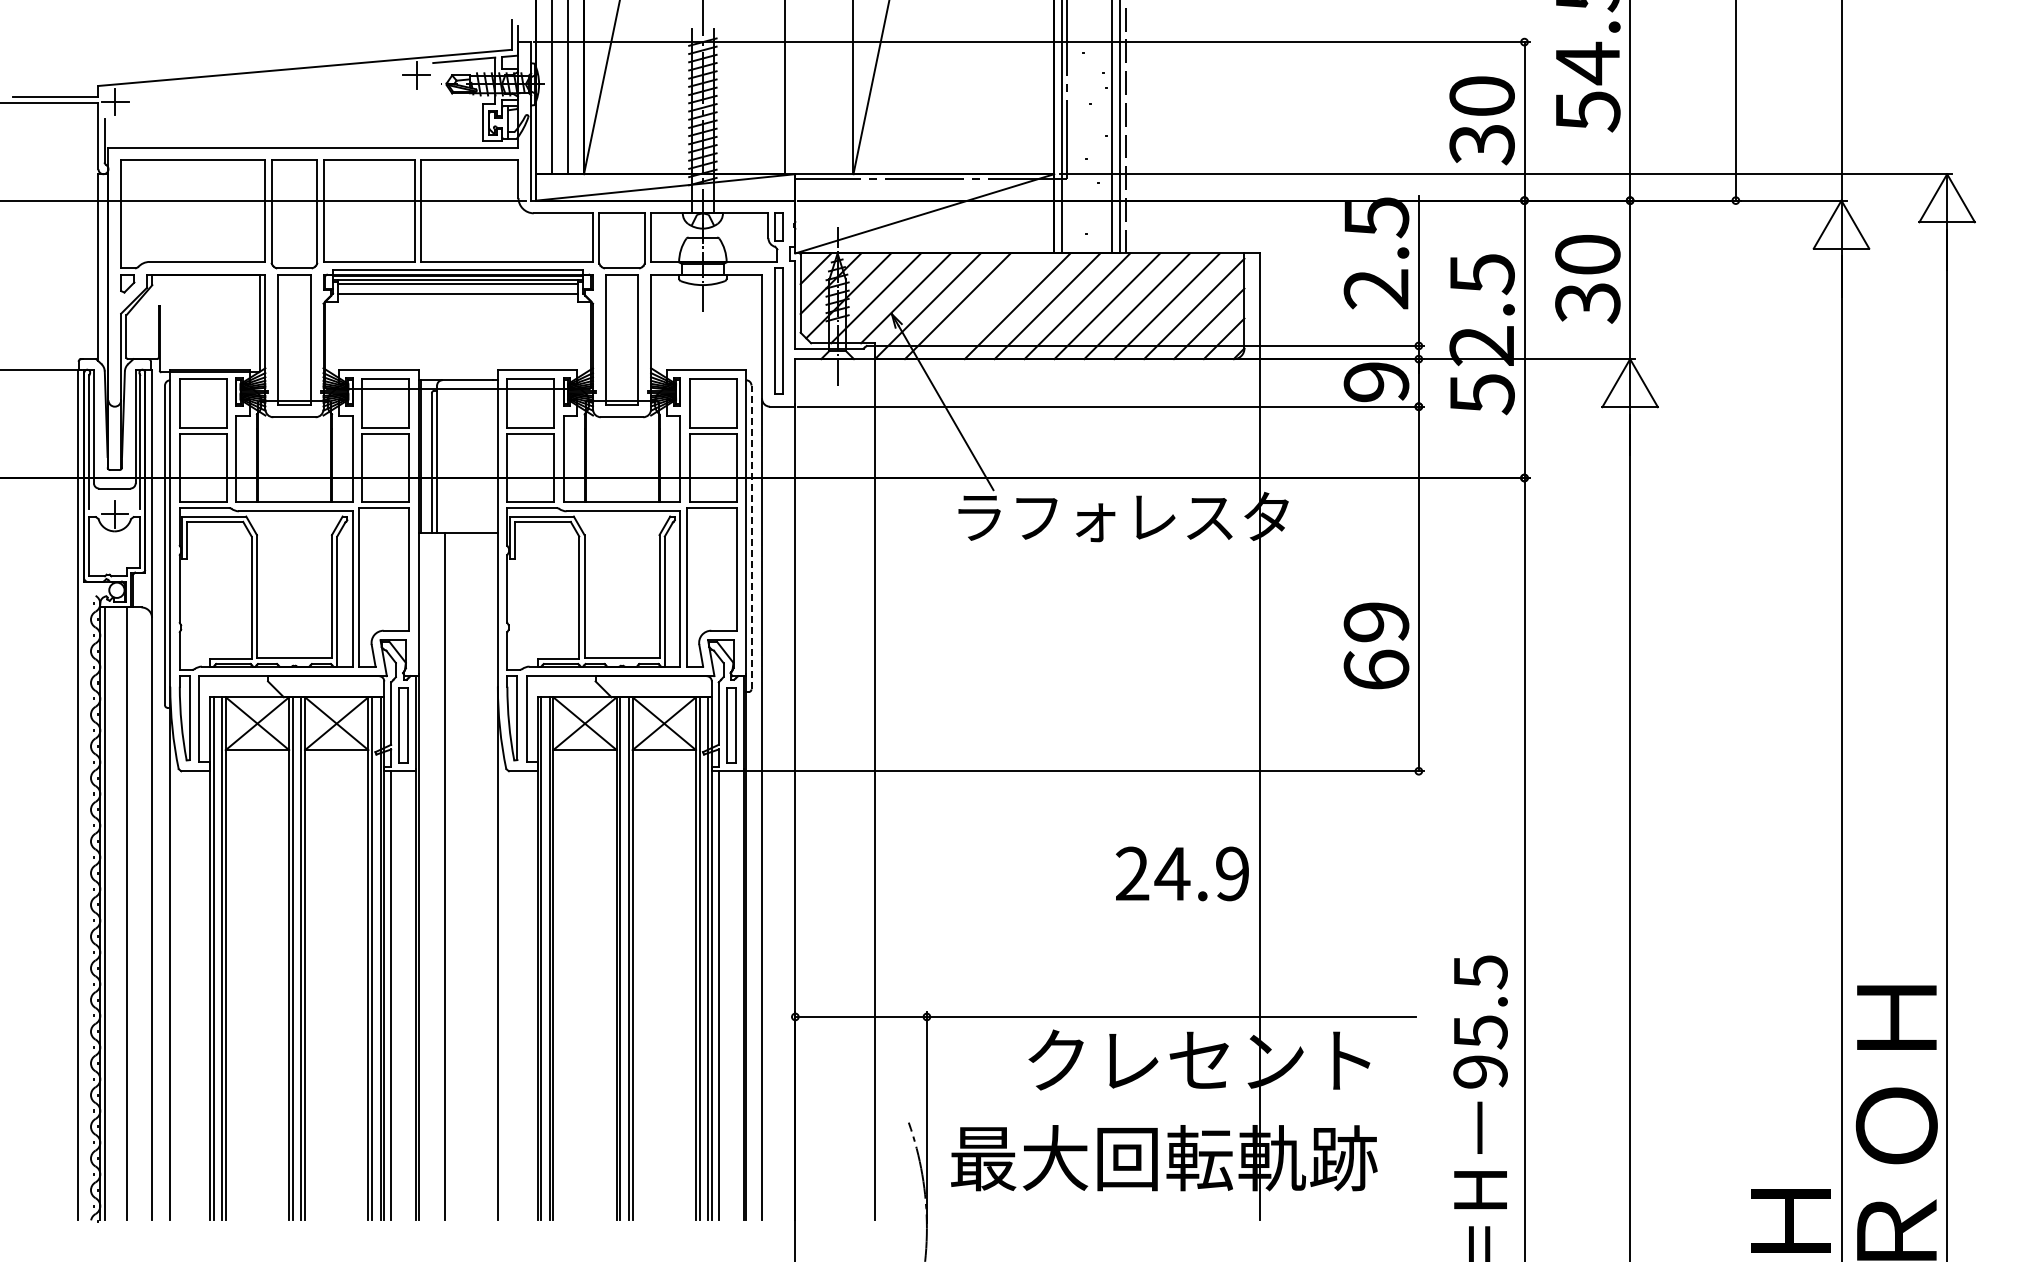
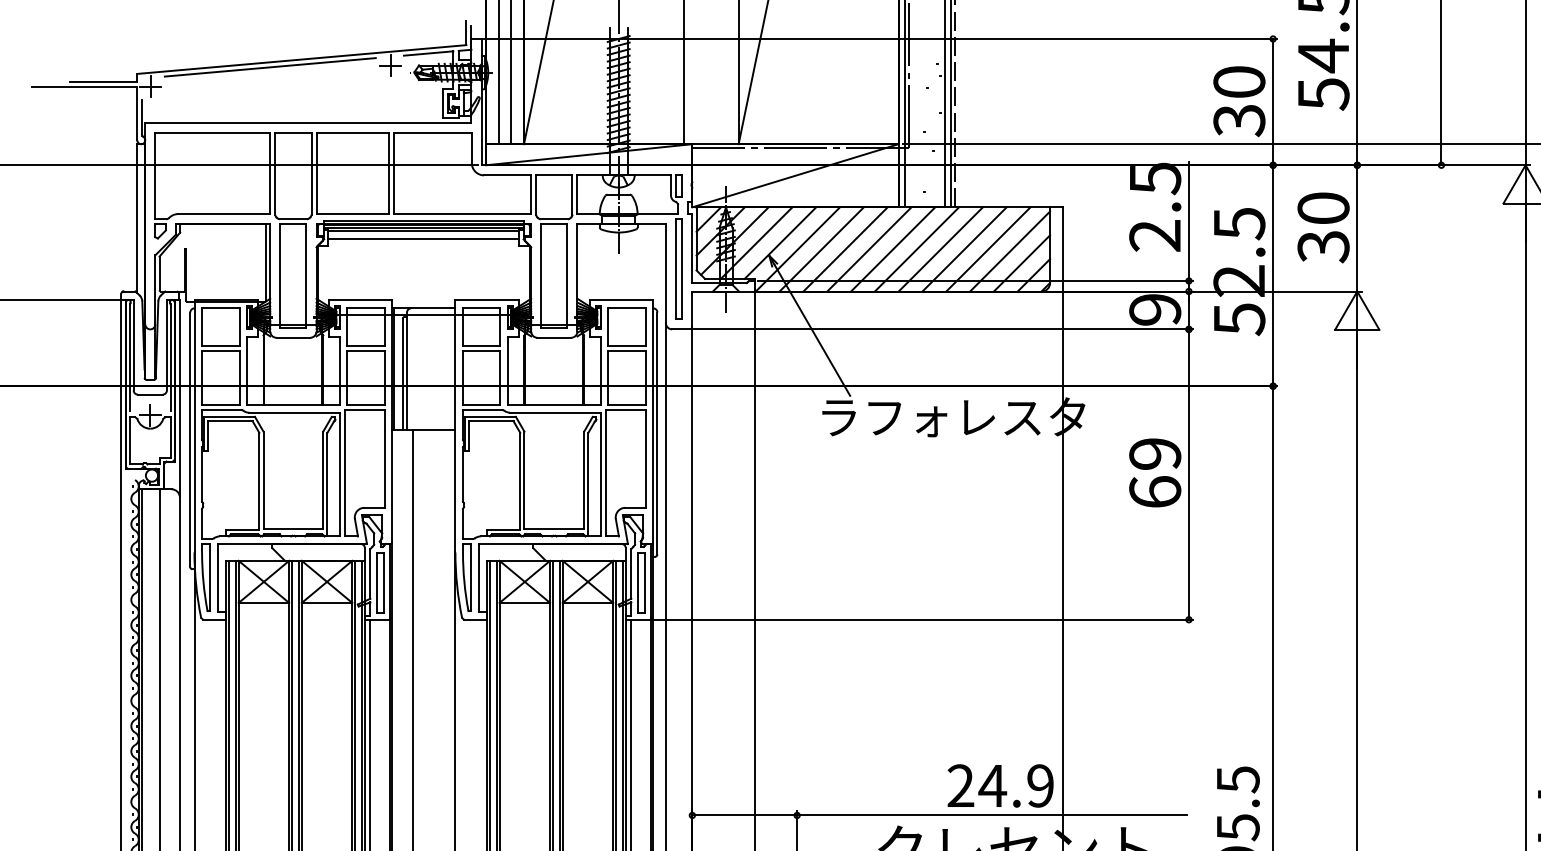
line: (265, 77) -> (270, 67), added
line: (987, 306) -> (845, 249), added
line: (751, 537) -> (657, 433), dashed -> solid
text: (1376, 645) -> (1155, 472), moved
text: (1182, 873) -> (1000, 785), moved

